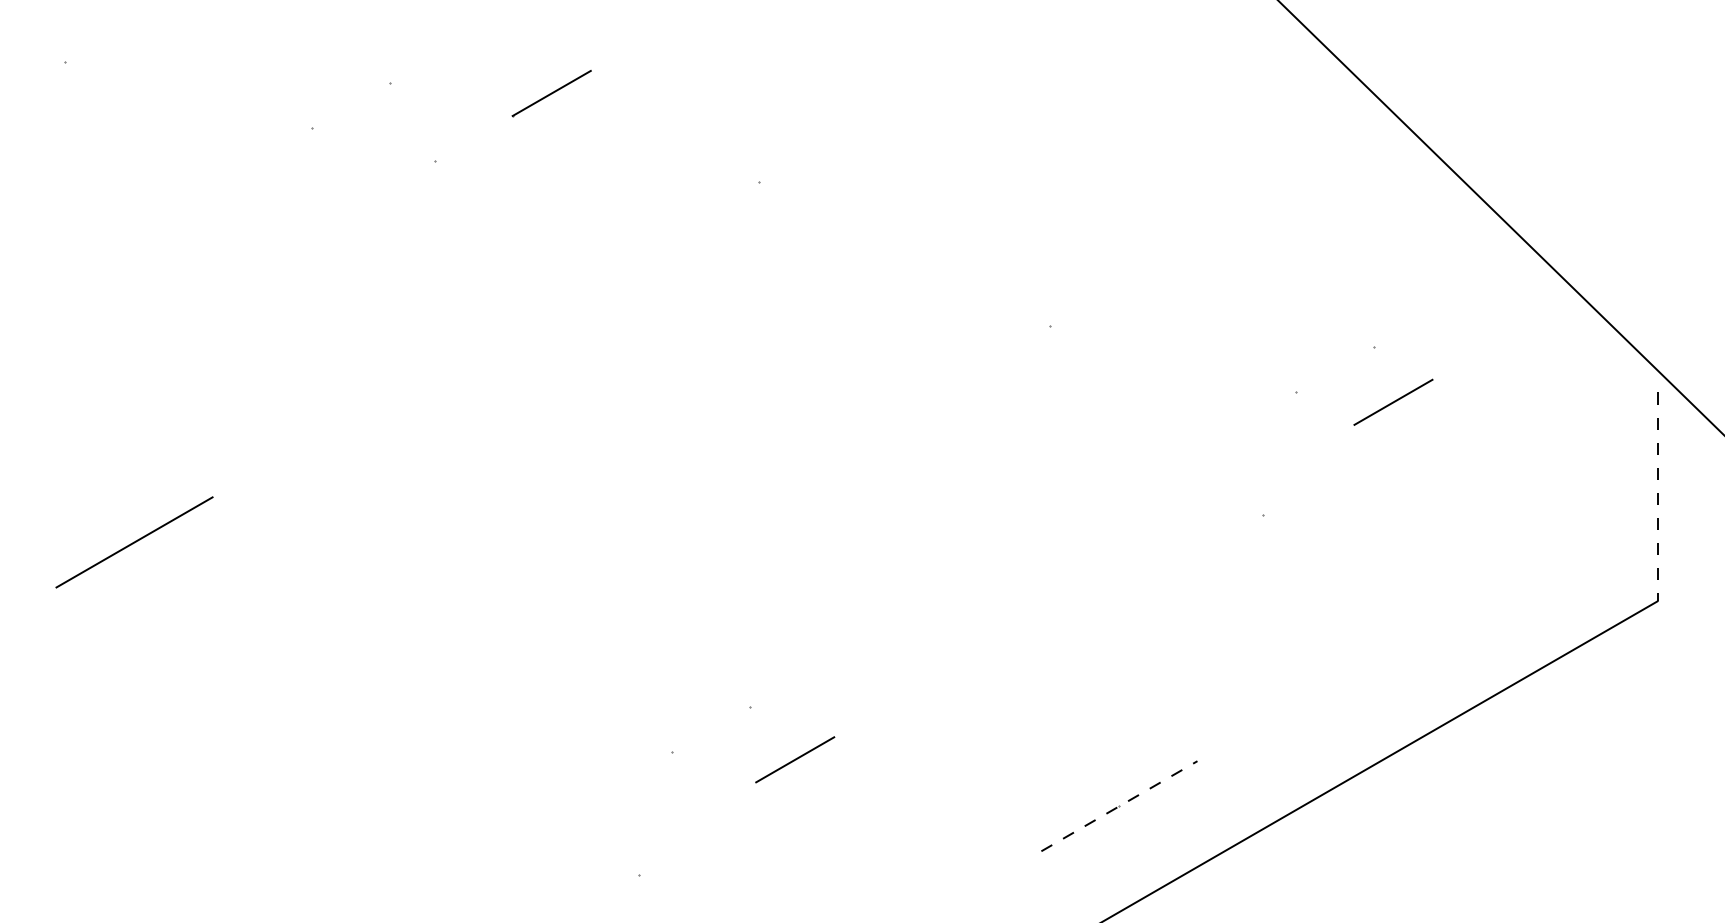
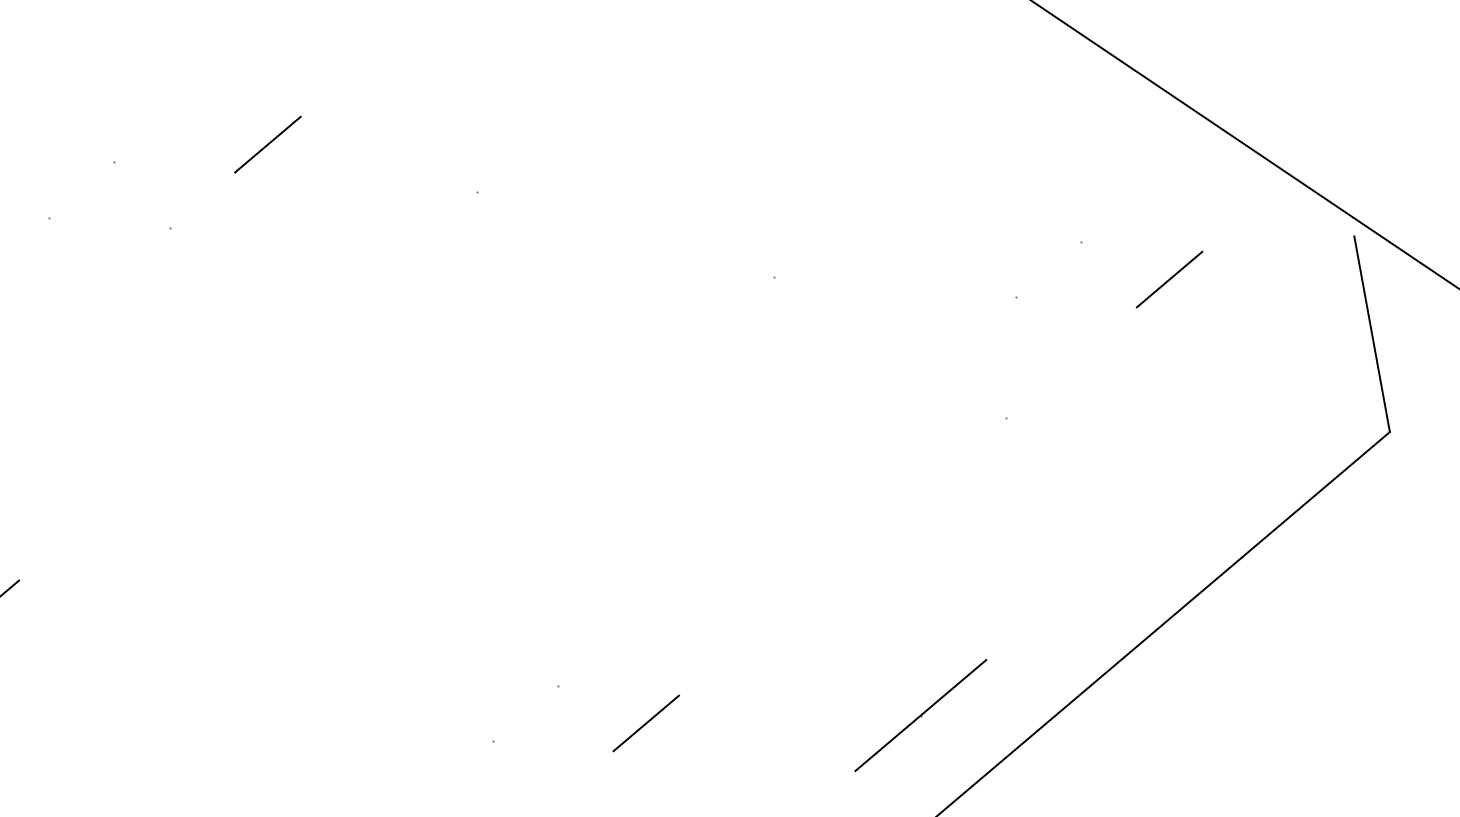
line: (1393, 401) -> (1169, 278), moved
line: (1657, 497) -> (1372, 334), dashed -> solid
line: (795, 759) -> (646, 723), moved
line: (1119, 806) -> (920, 715), dashed -> solid

